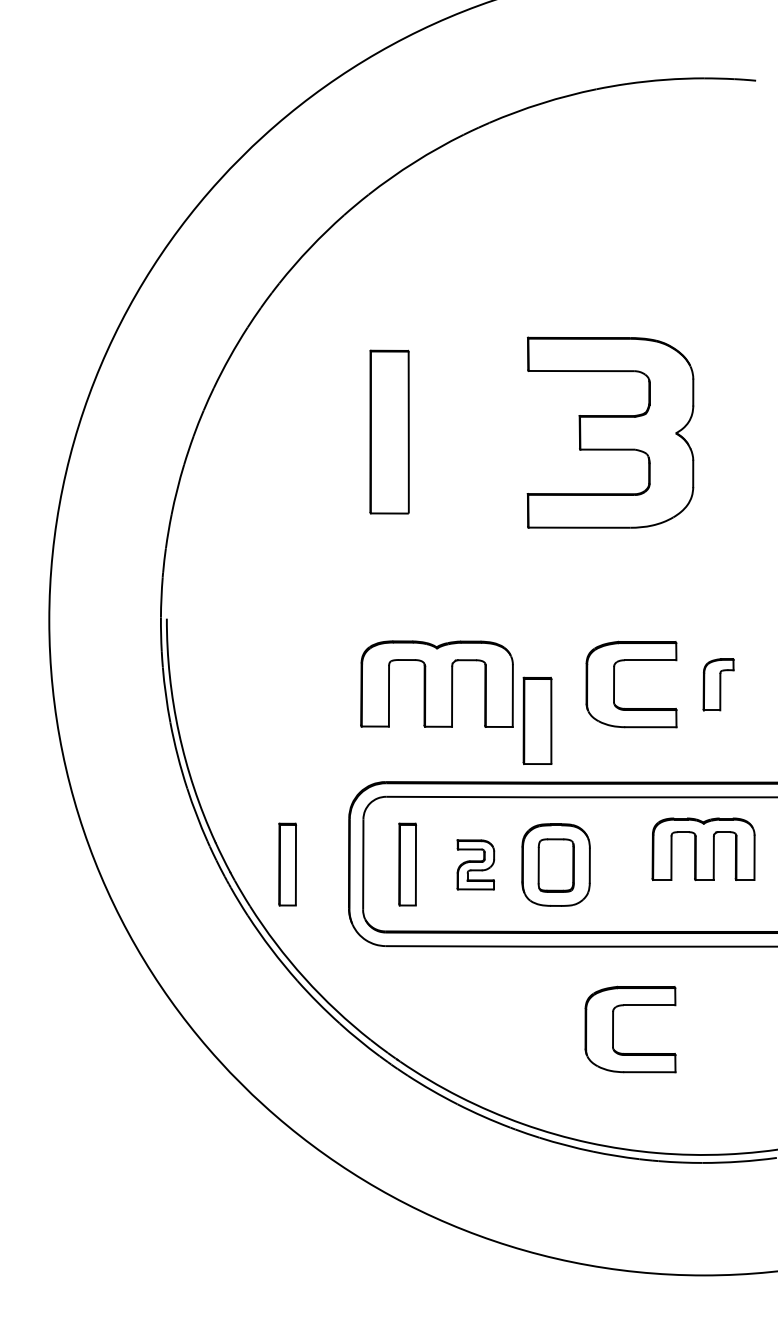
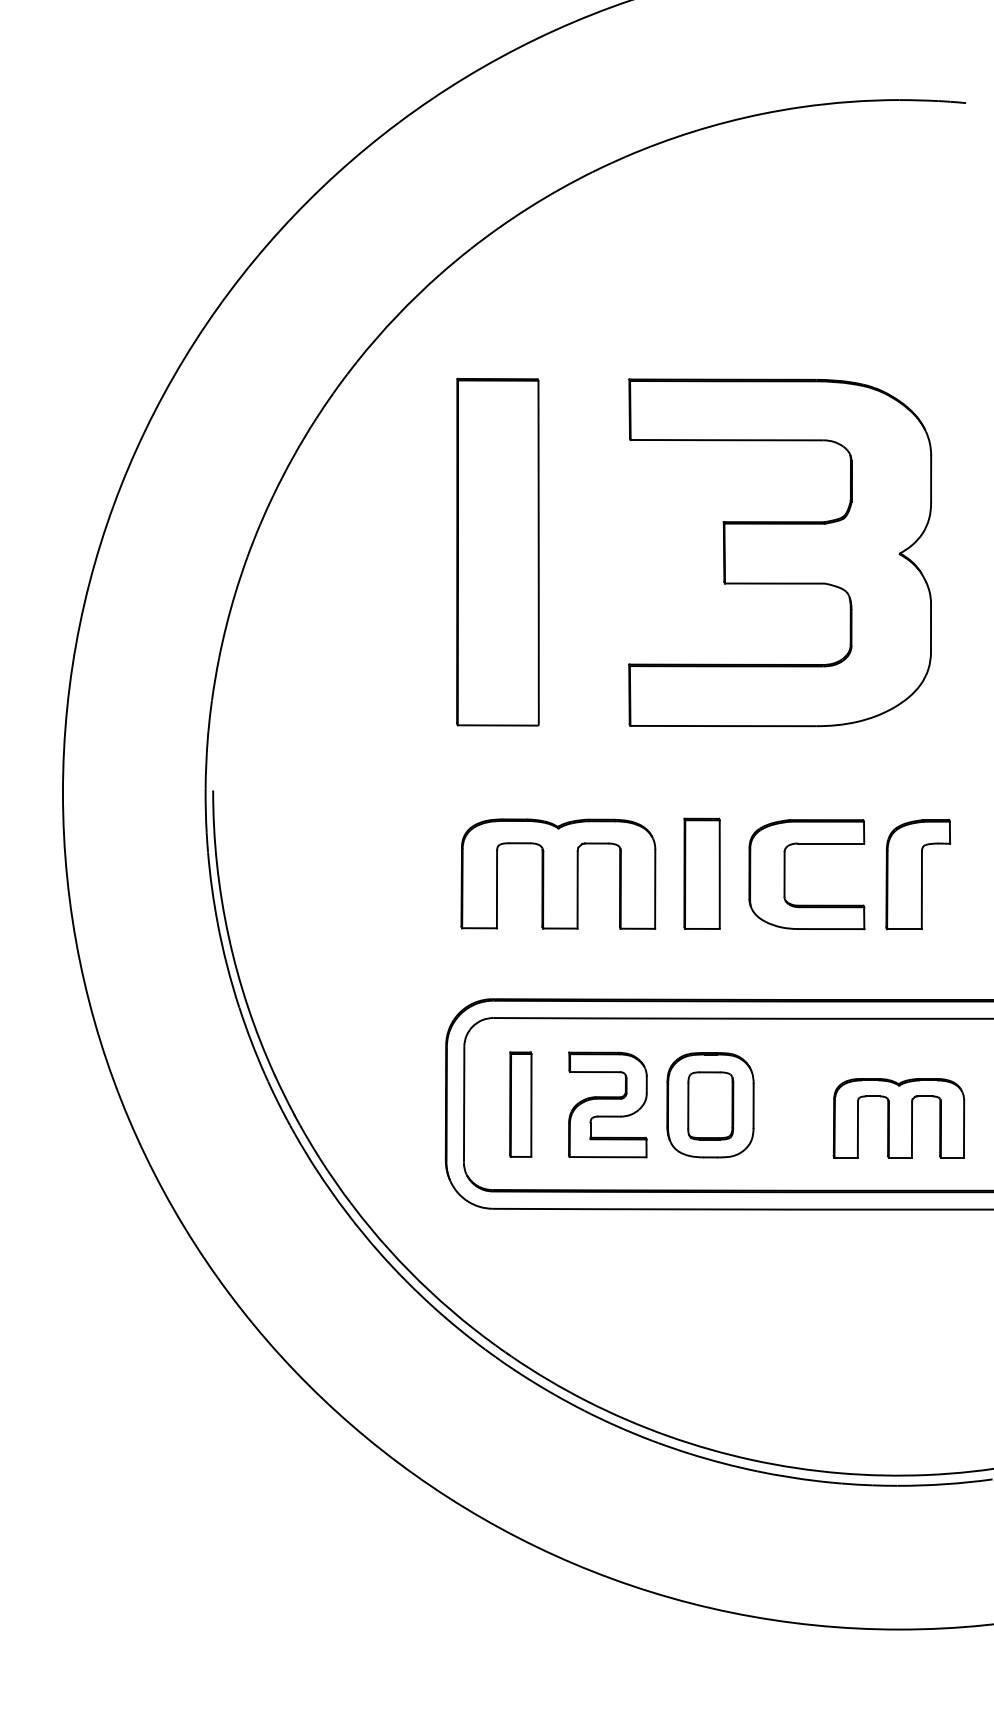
part: (389, 431) -> (497, 551), size x1.67
part: (610, 432) -> (780, 552), size x1.43
part: (718, 684) -> (918, 874), size x1.67
part: (537, 720) -> (702, 873), moved
part: (703, 849) -> (898, 1118), moved
part: (287, 864) -> (367, 1104), removed
part: (475, 864) -> (607, 1104), size x1.67
part: (613, 1029) -> (783, 1315), removed

